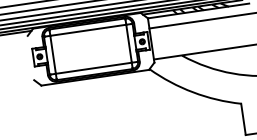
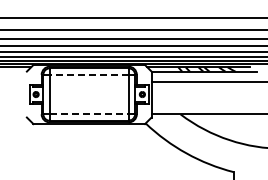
line: (87, 30) -> (88, 74), solid -> dashed
line: (94, 68) -> (89, 114), solid -> dashed

